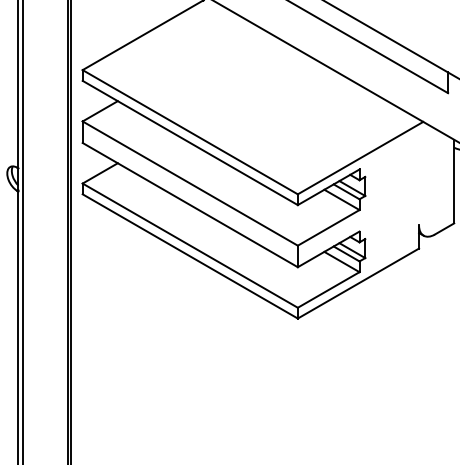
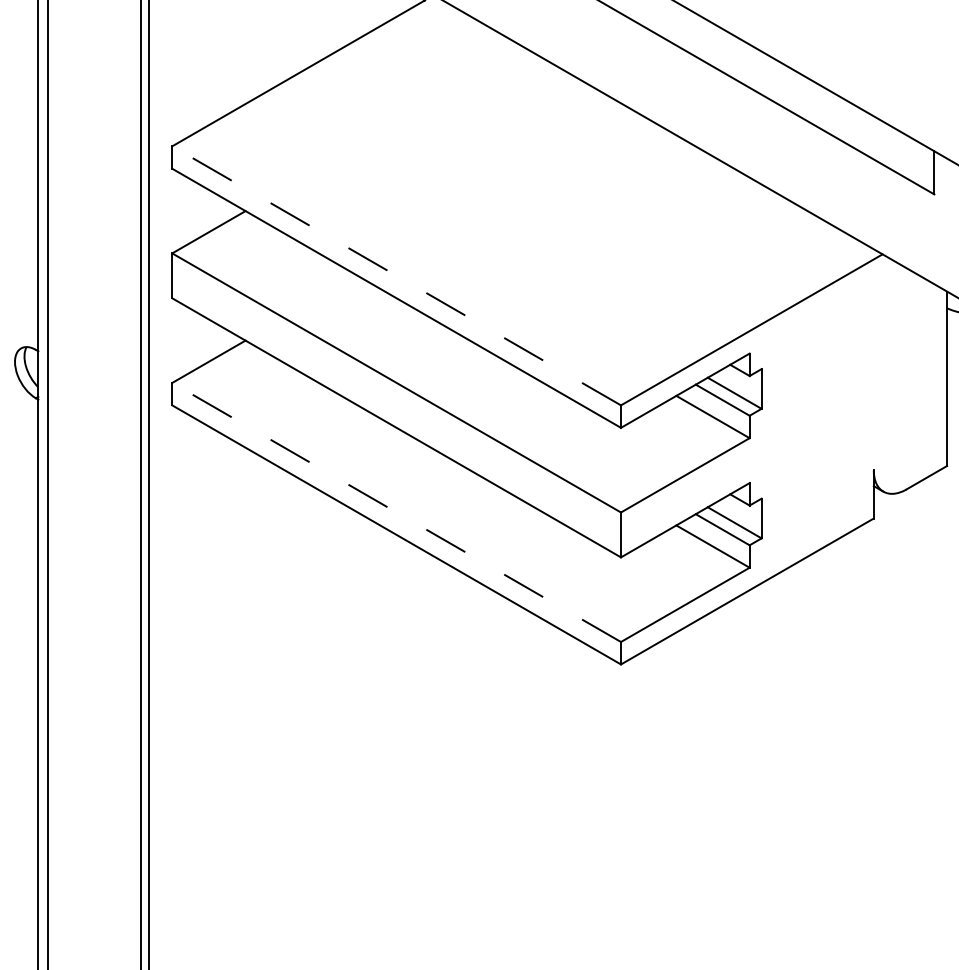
line: (189, 131) -> (395, 274), solid -> dashed
line: (189, 245) -> (395, 512), solid -> dashed

